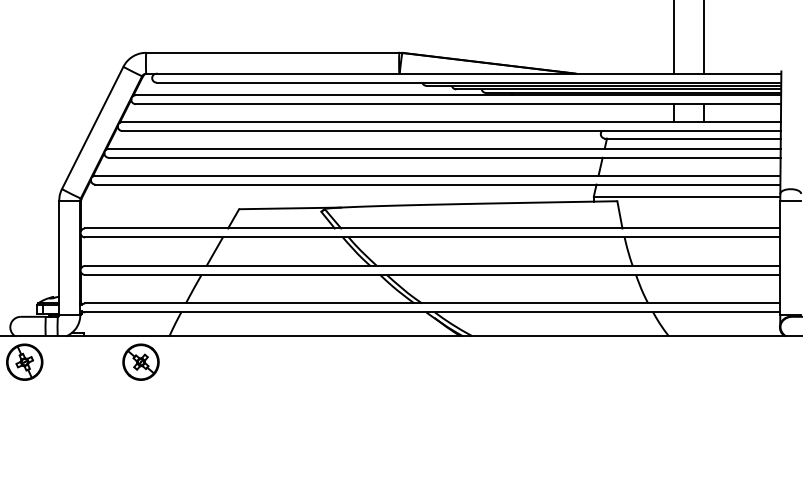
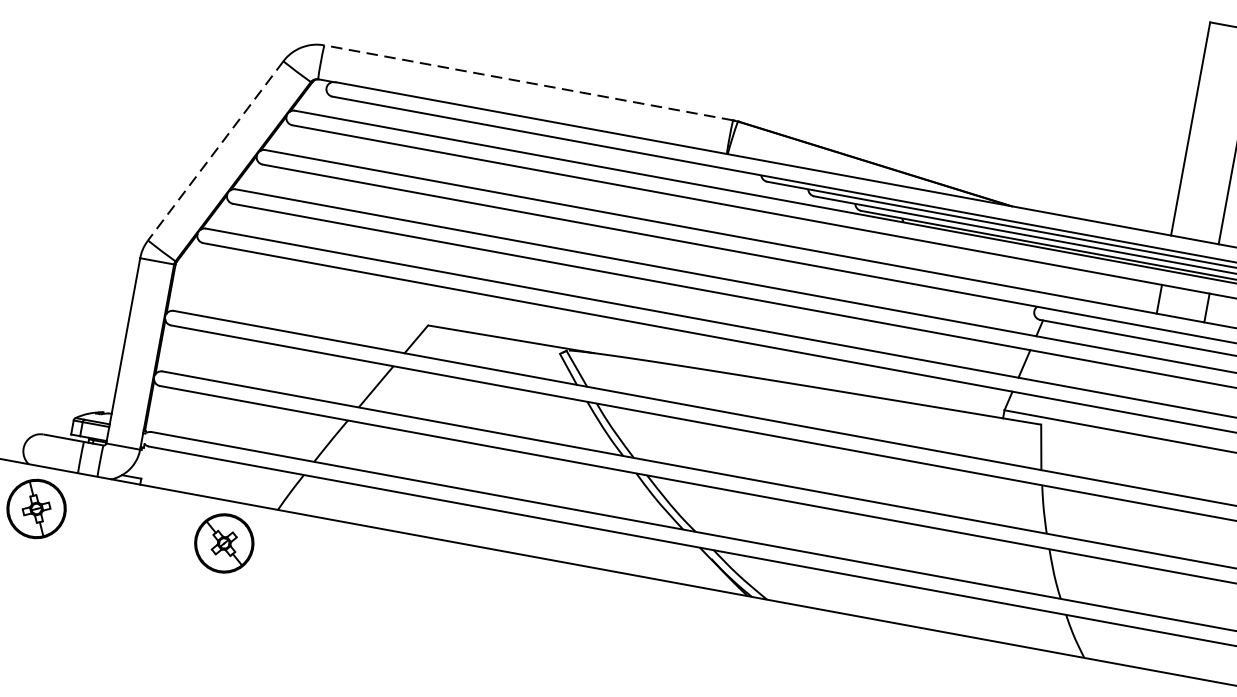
line: (272, 52) -> (528, 82), solid -> dashed
line: (92, 128) -> (215, 151), solid -> dashed

